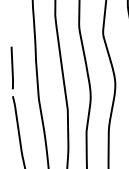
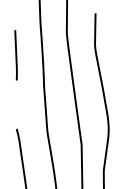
line: (11, 67) -> (15, 54), moved

